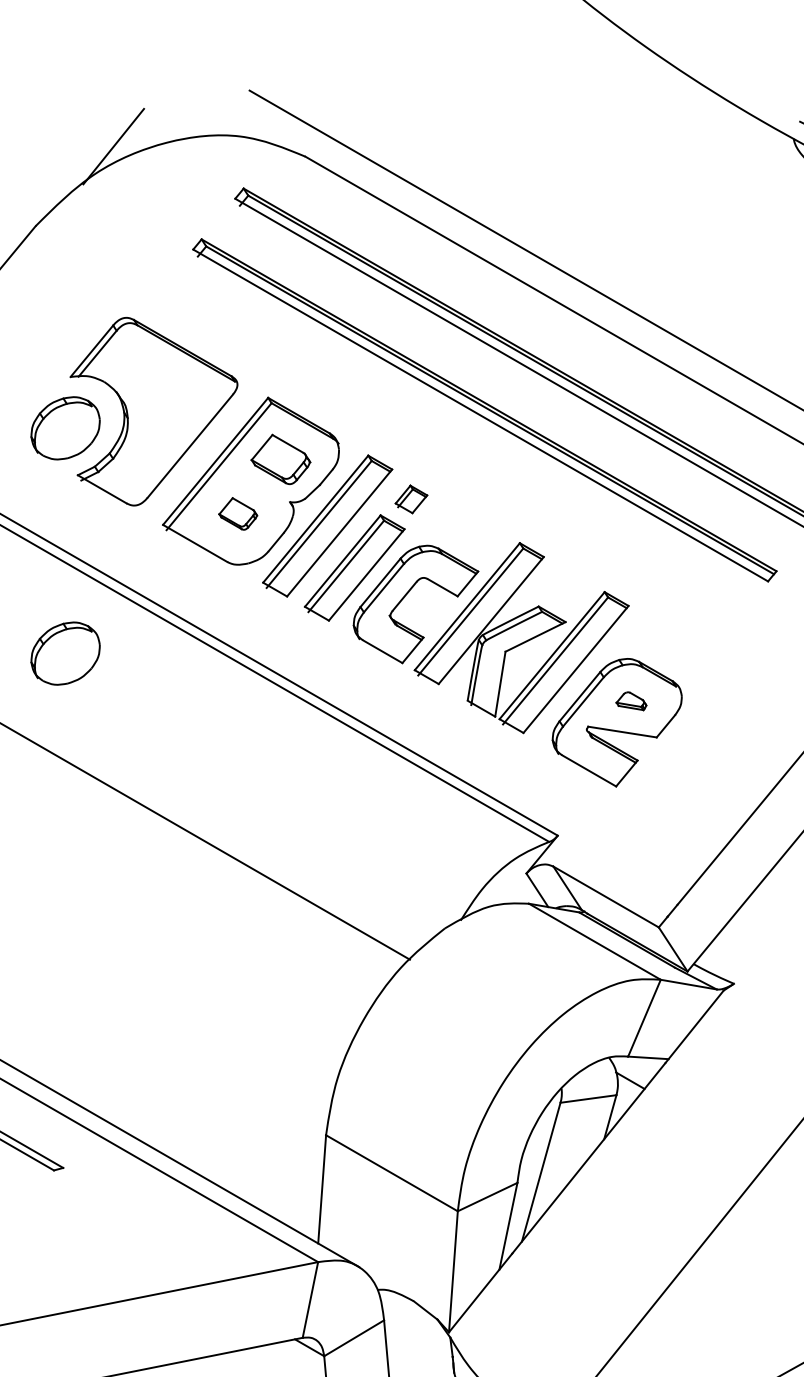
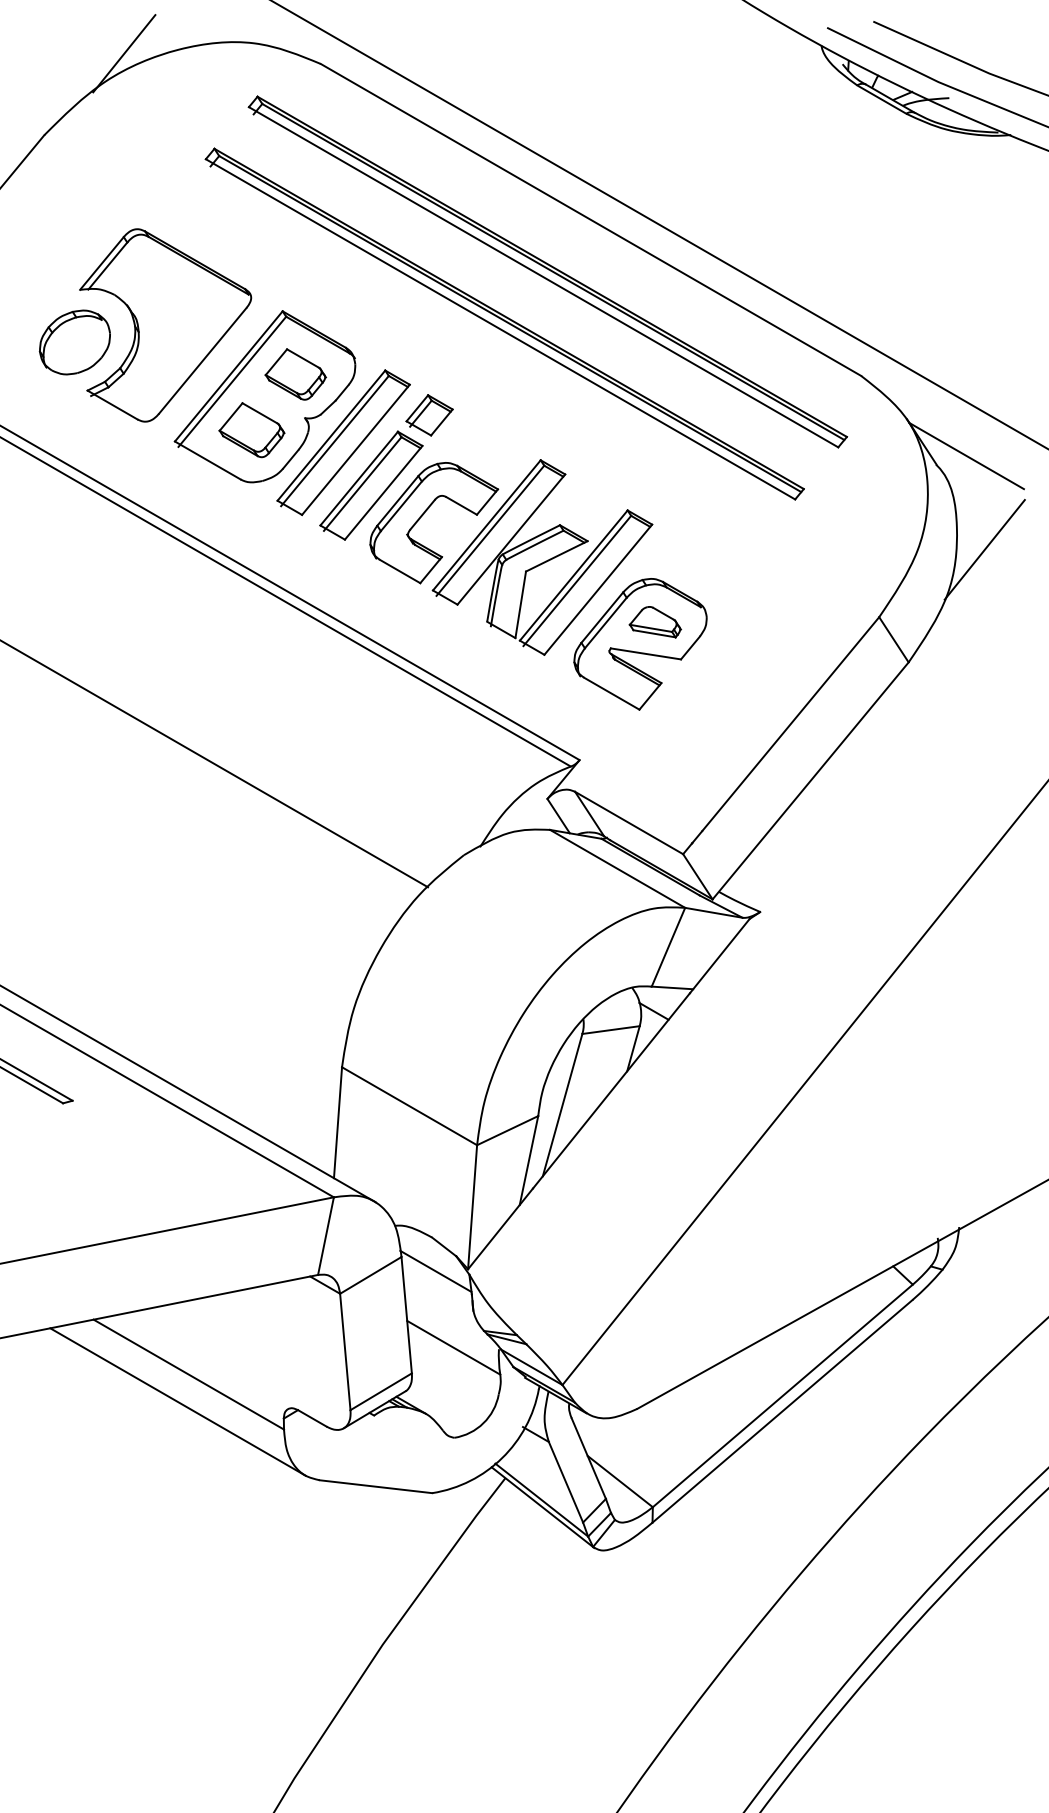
part: (411, 499) -> (429, 415), size x1.43
part: (237, 514) -> (251, 430), size x1.67
part: (65, 653) -> (74, 573), removed
part: (630, 701) -> (654, 622), size x1.67
line: (417, 1333) -> (435, 1270), added

